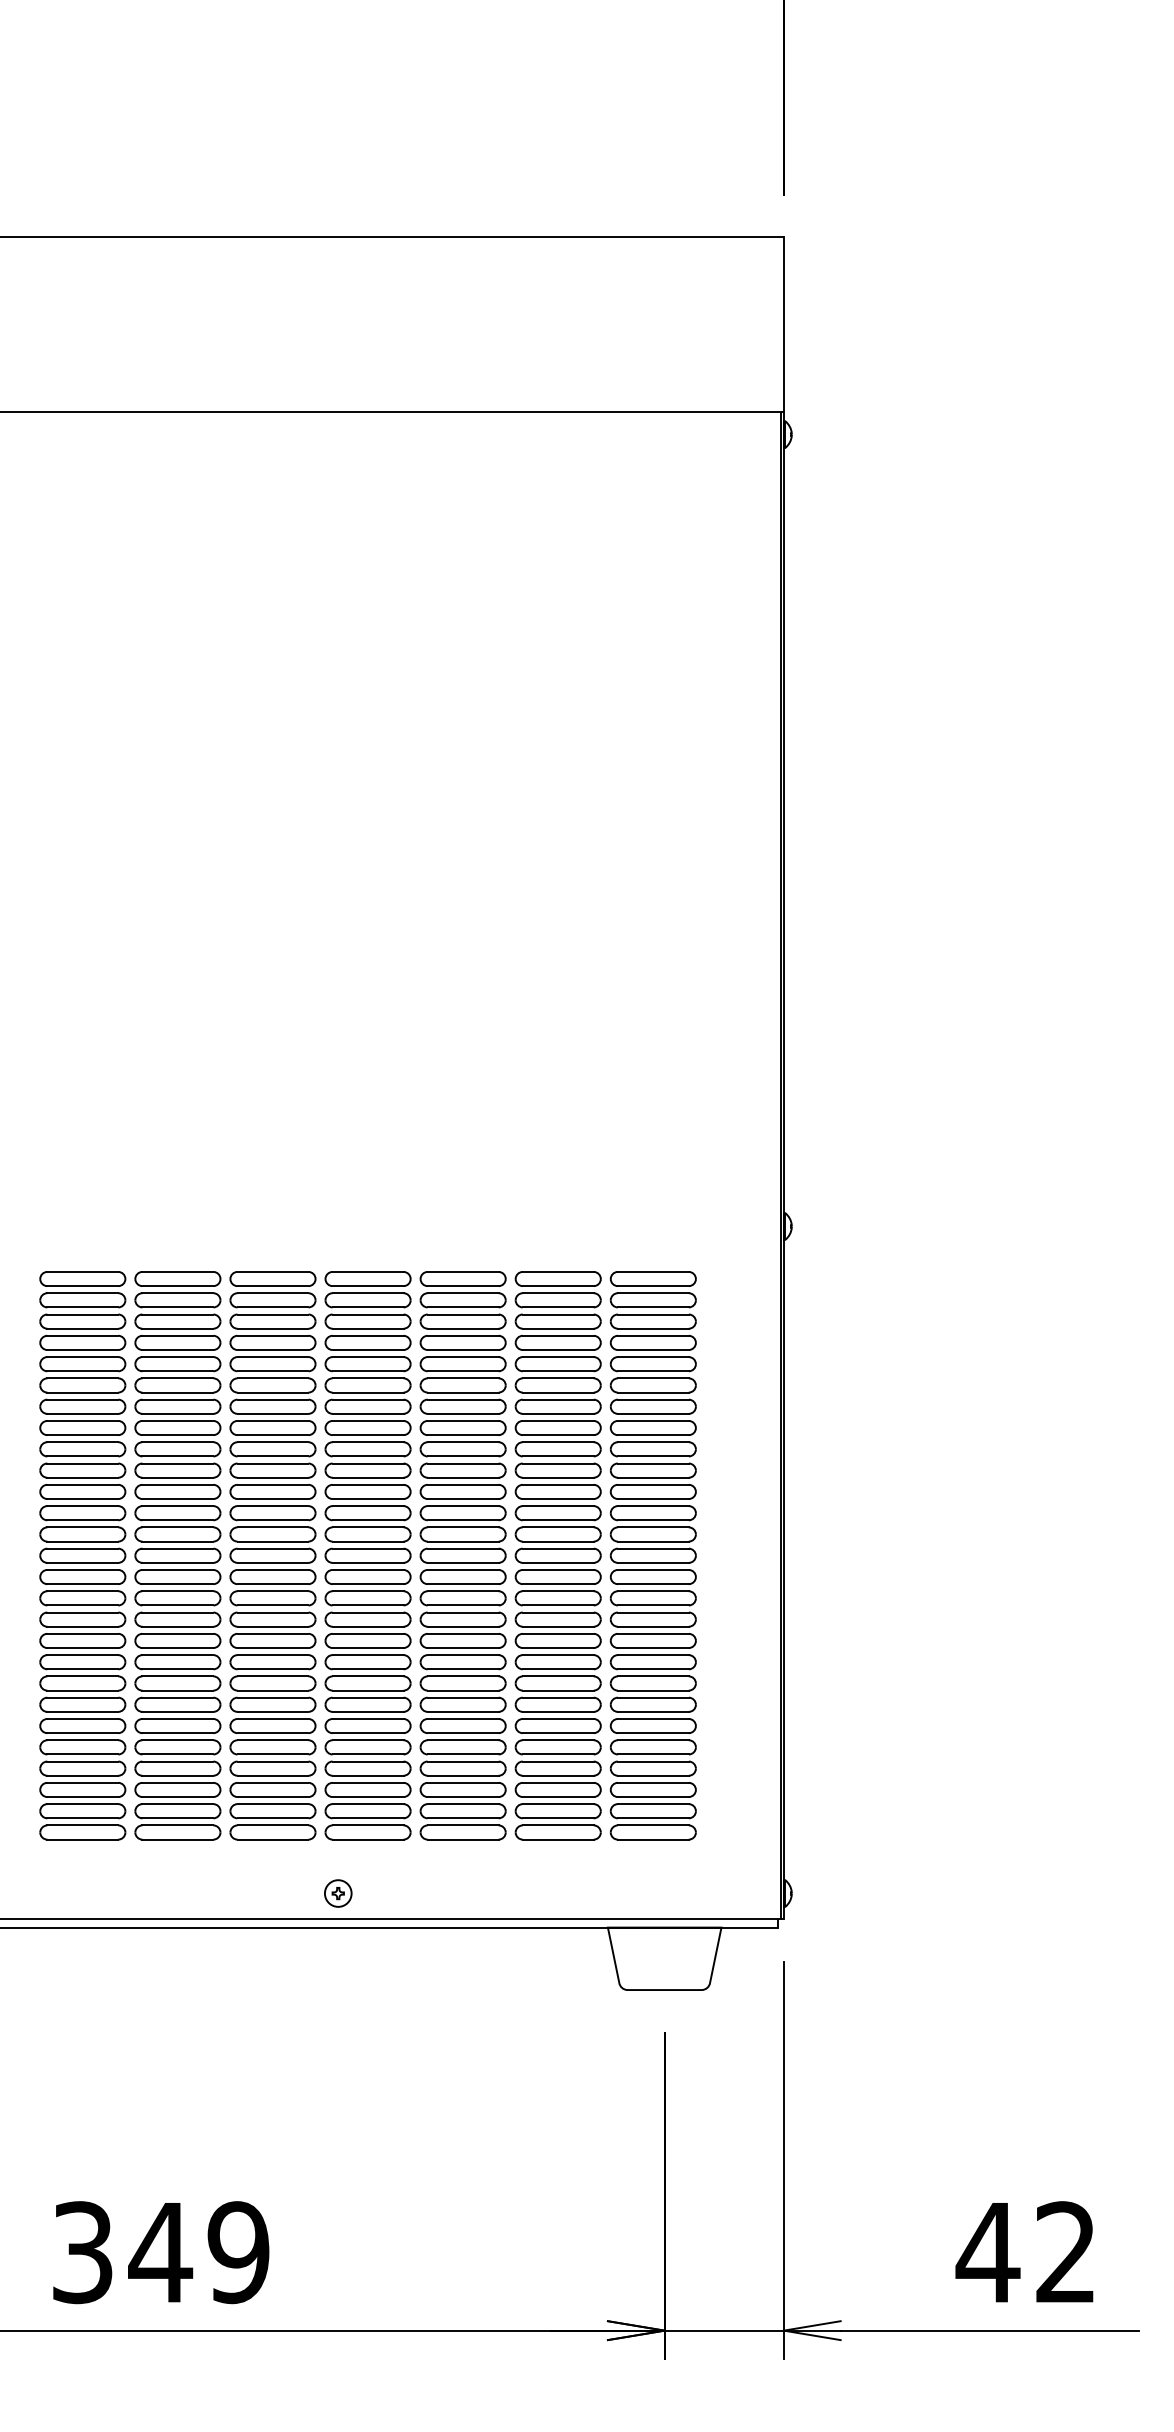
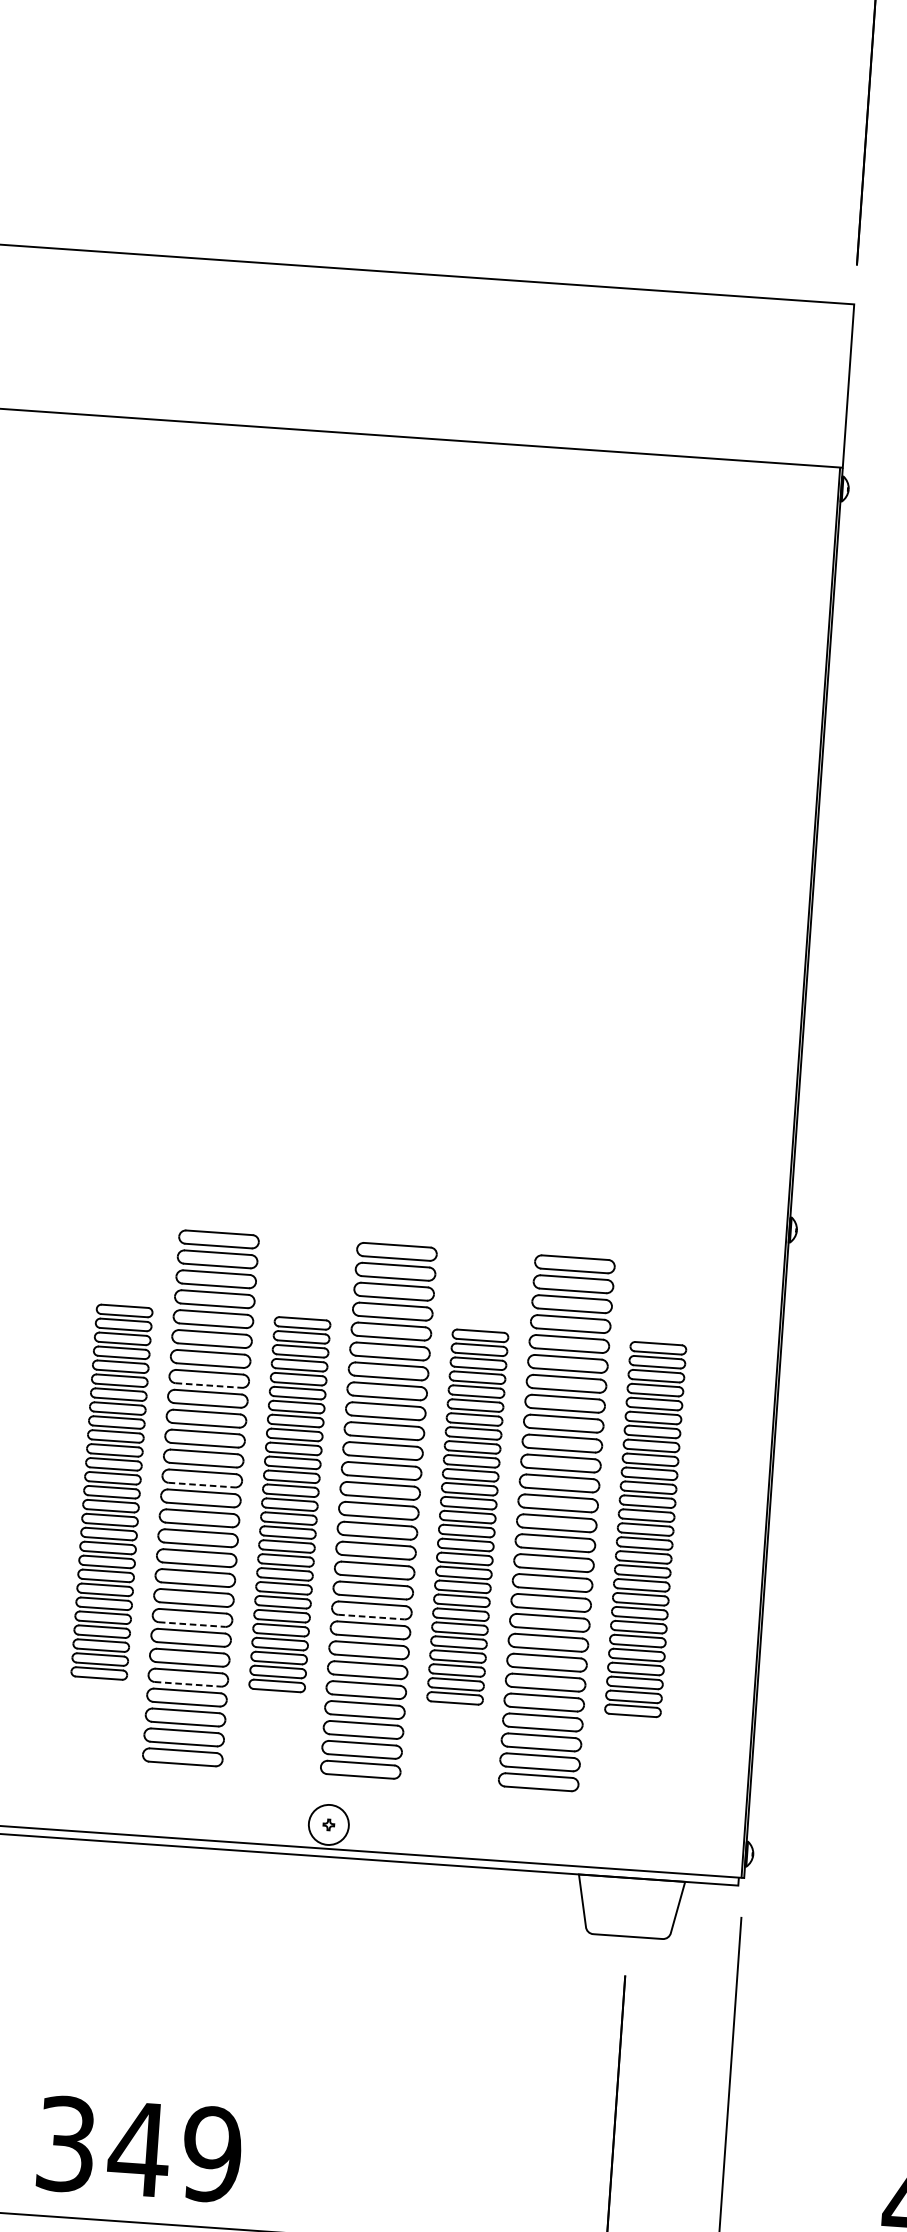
line: (178, 1435) -> (209, 1385), solid -> dashed
line: (178, 1541) -> (202, 1485), solid -> dashed
part: (82, 1555) -> (111, 1491), size x0.7
part: (272, 1555) -> (289, 1504), size x0.7
part: (462, 1555) -> (467, 1516), size x0.7
part: (652, 1555) -> (645, 1529), size x0.7
line: (368, 1669) -> (371, 1617), solid -> dashed
line: (178, 1690) -> (192, 1624), solid -> dashed
line: (178, 1754) -> (188, 1684), solid -> dashed
circle: (337, 1893) -> (328, 1824), size x1.6

